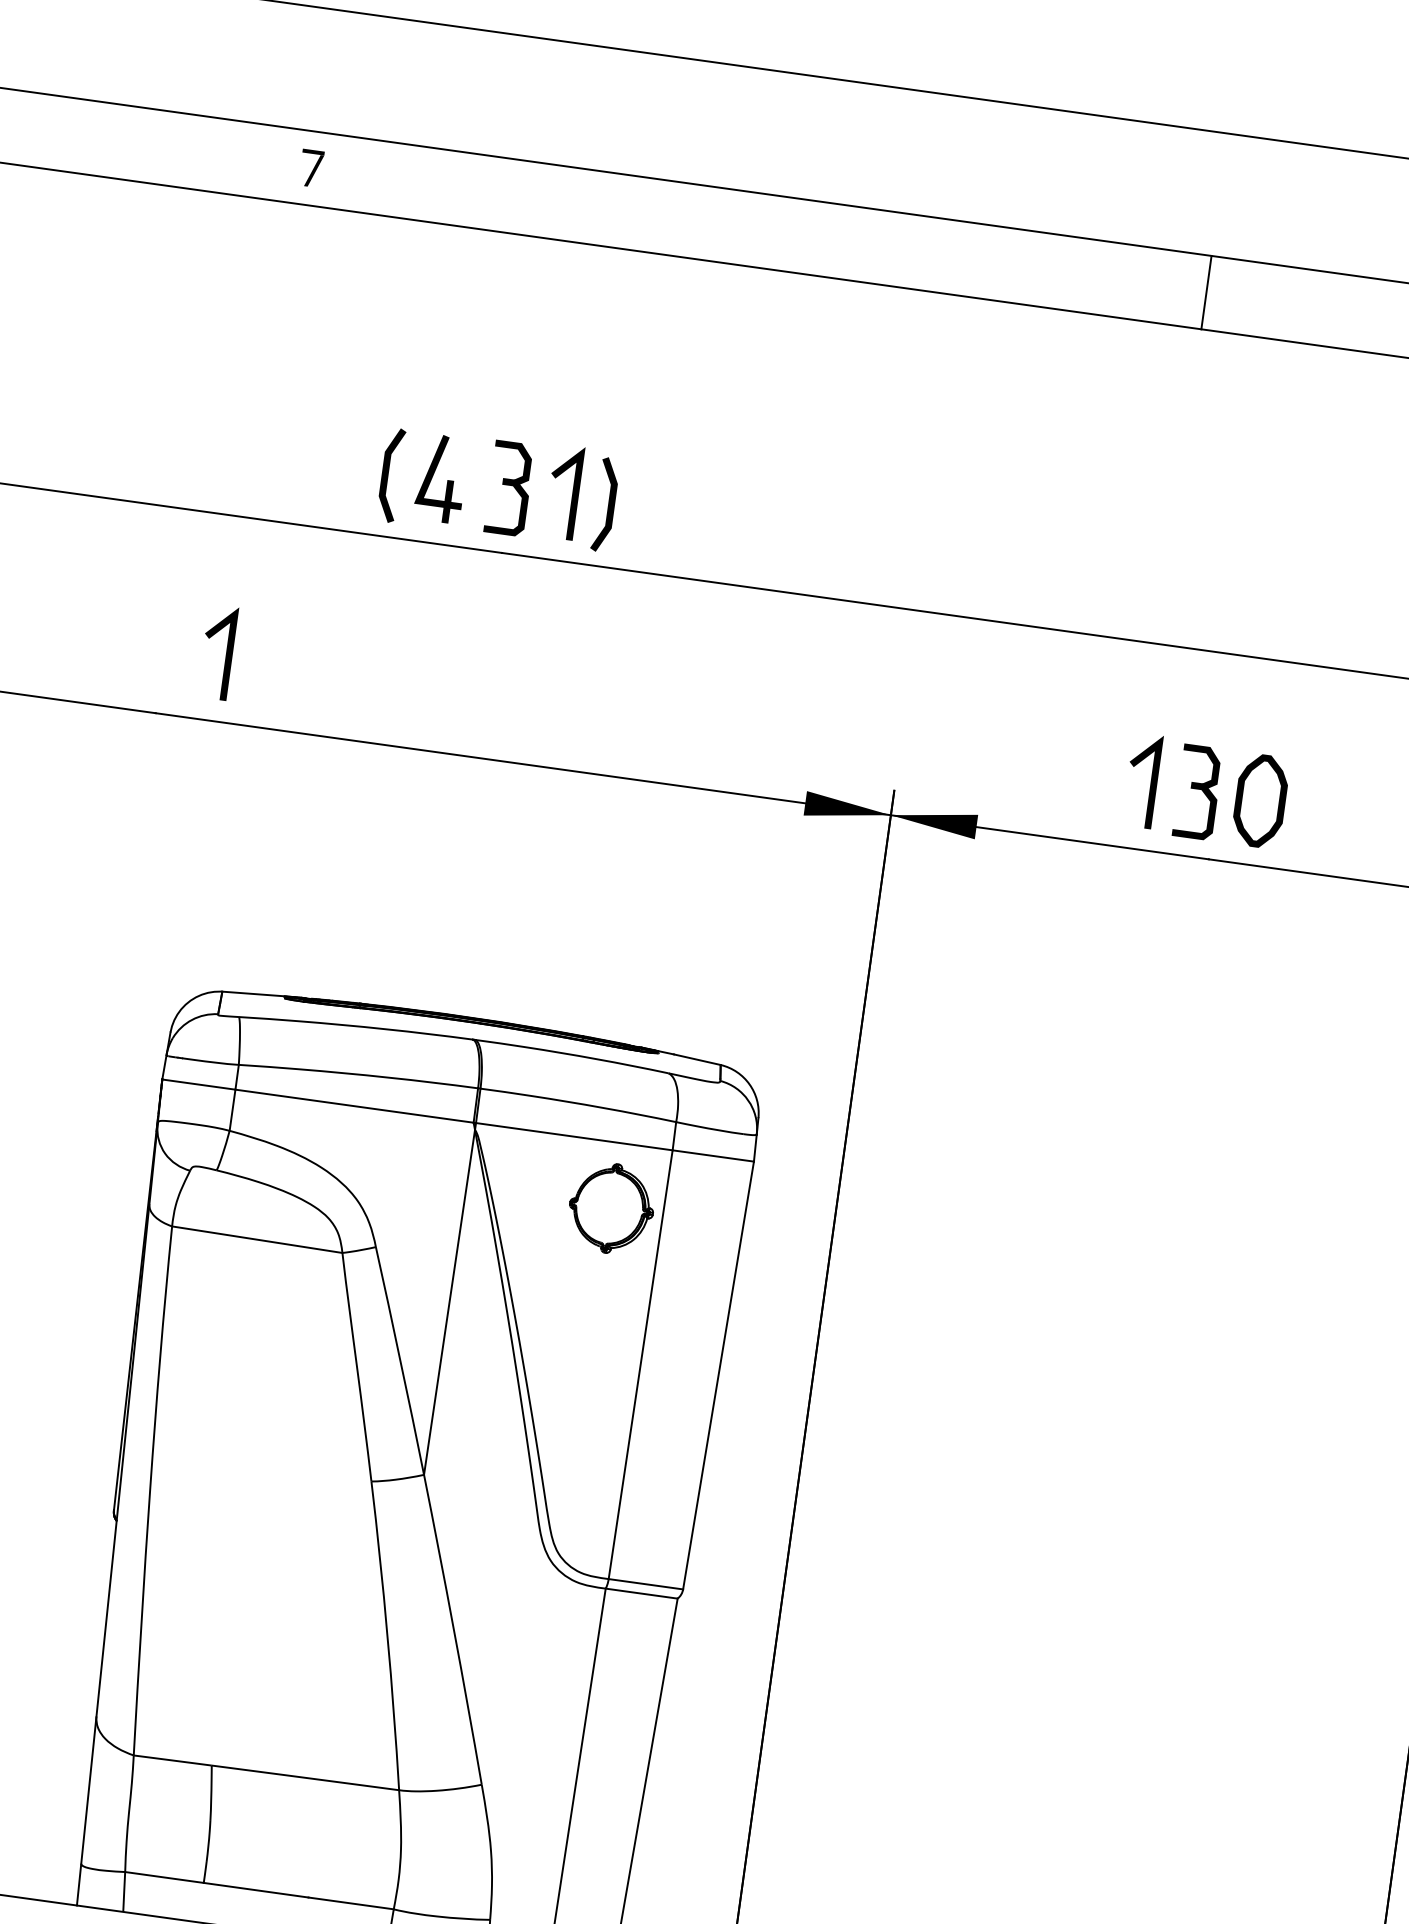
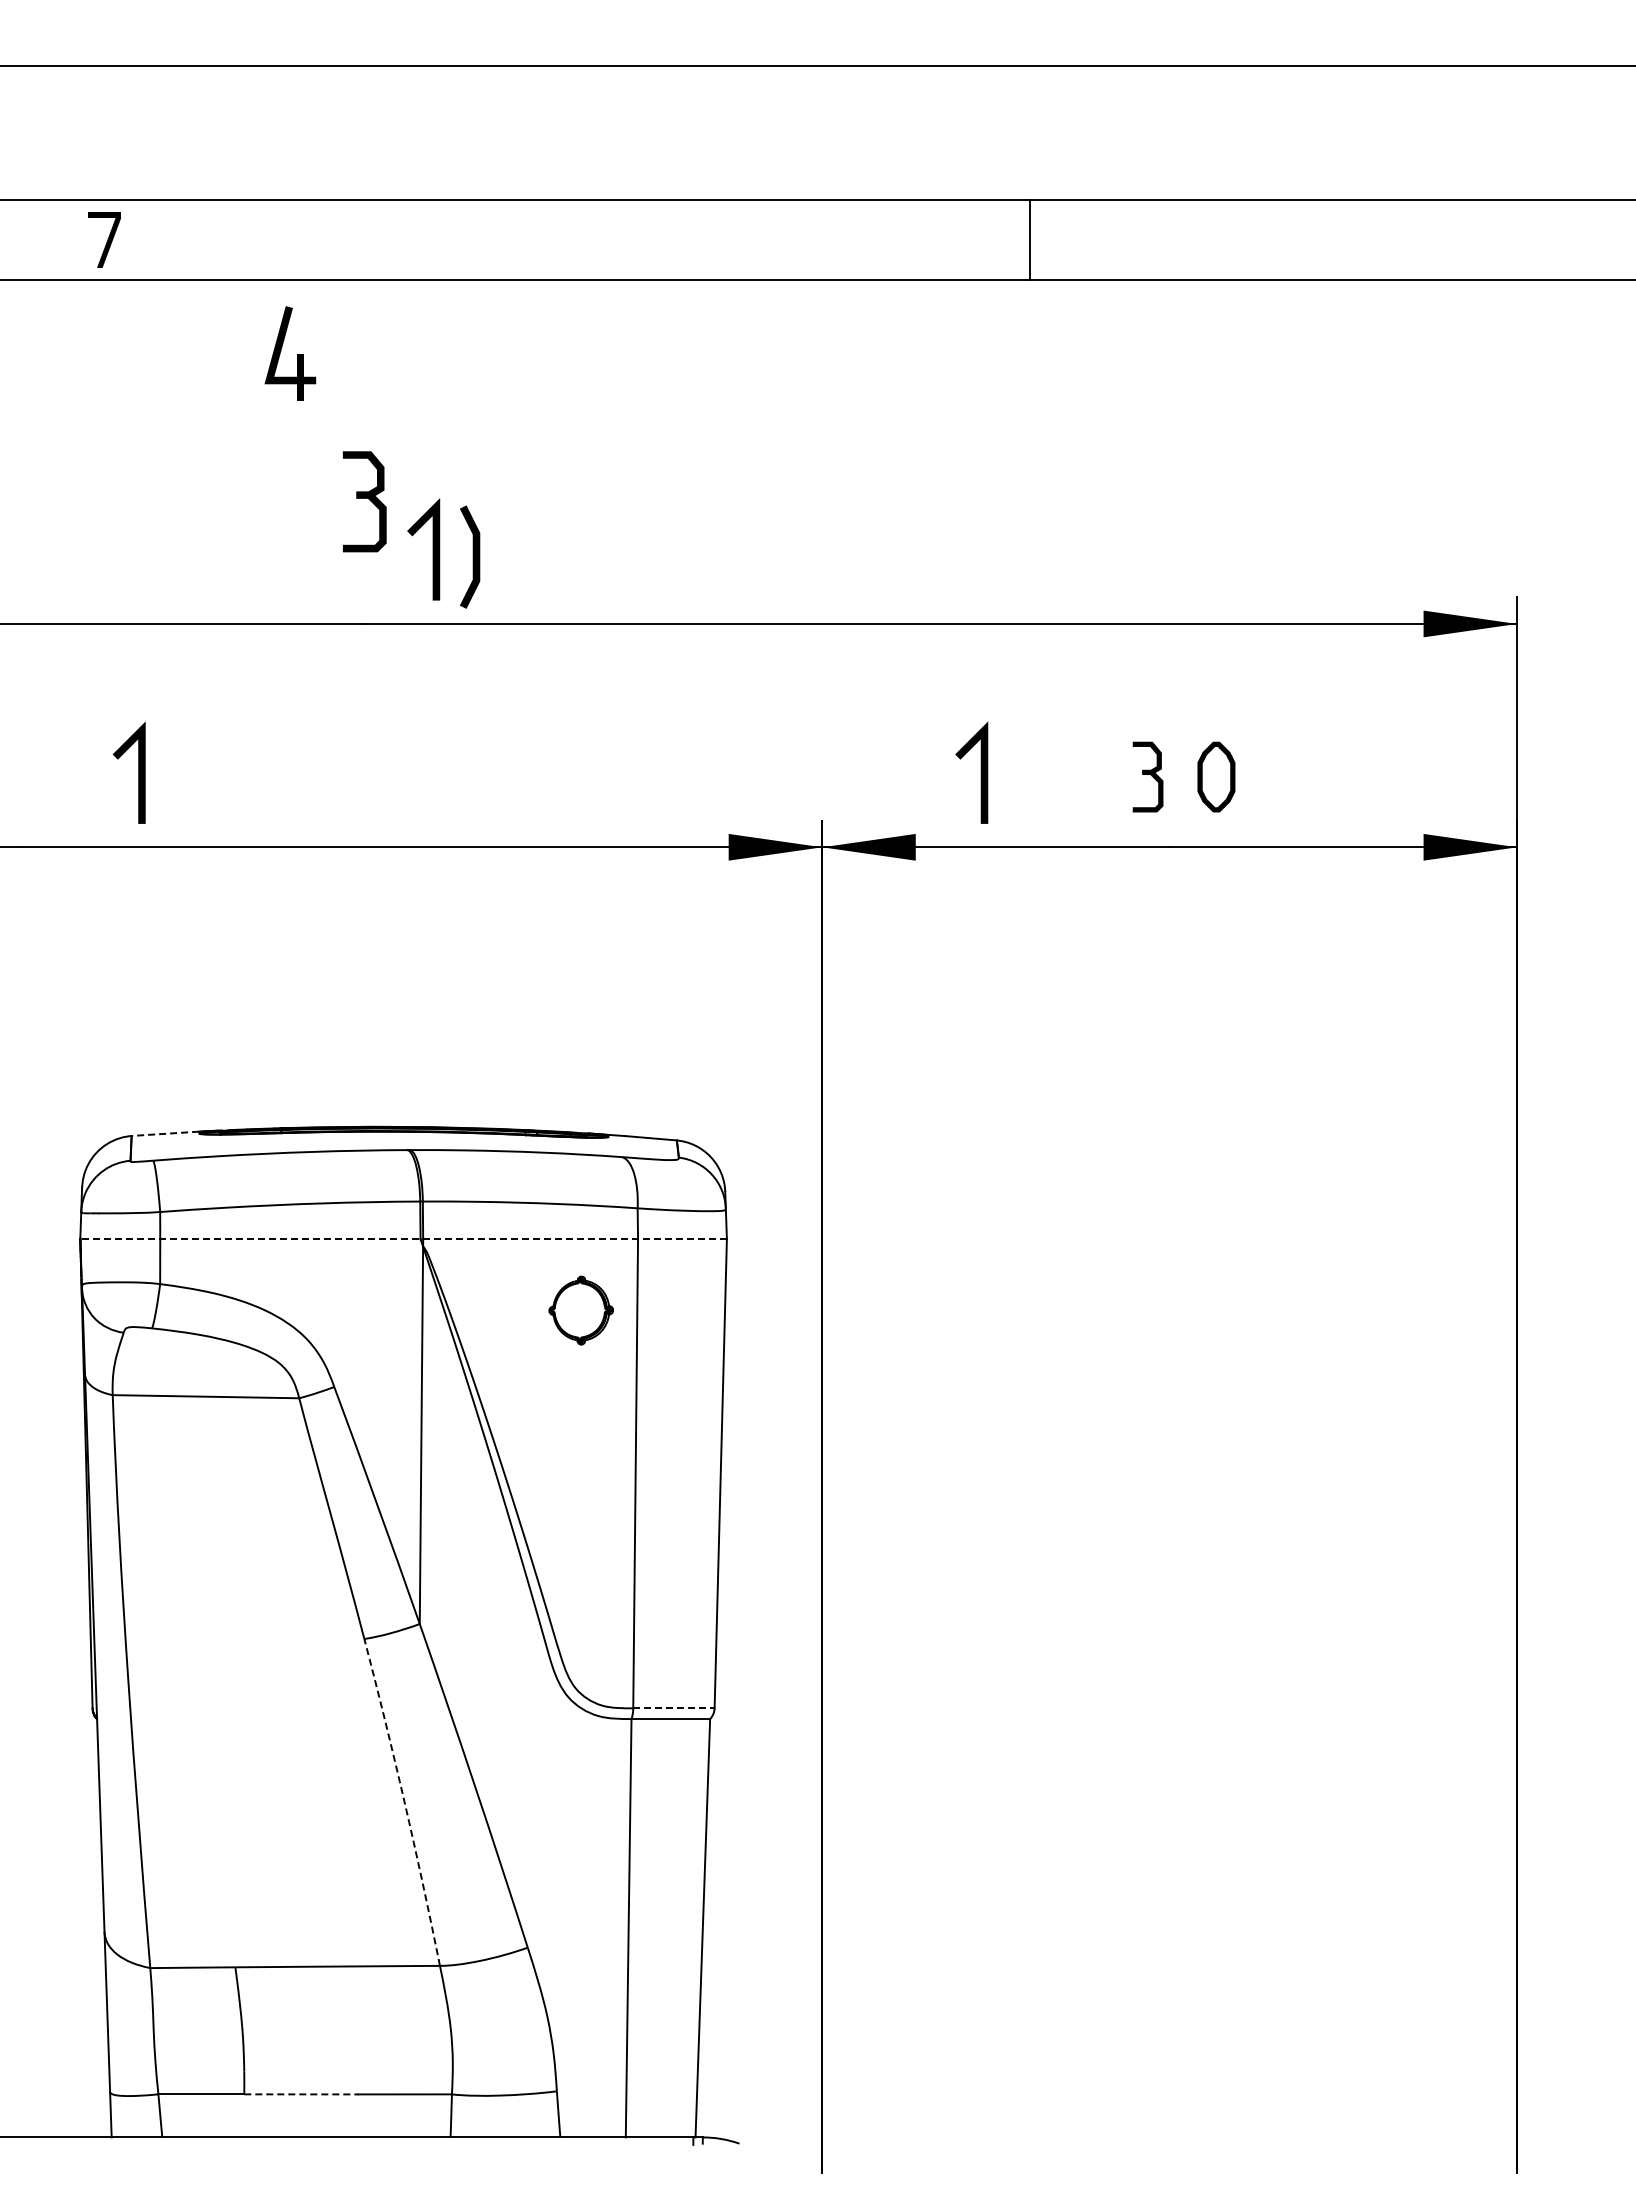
part: (311, 168) -> (104, 240), size x1.4
line: (1206, 293) -> (1029, 240), moved
line: (388, 474) -> (232, 556), removed
part: (447, 480) -> (297, 354), moved
part: (509, 488) -> (364, 501), moved
line: (226, 653) -> (138, 772), moved
line: (1150, 781) -> (980, 772), moved
part: (1197, 791) -> (1147, 776), size x0.7
part: (1260, 800) -> (1216, 776), size x0.7
line: (253, 993) -> (165, 1133), solid -> dashed
line: (457, 1120) -> (403, 1239), solid -> dashed
part: (611, 1208) -> (581, 1310), size x0.7
line: (645, 1584) -> (673, 1708), solid -> dashed
arc: (387, 1635) -> (404, 1801), solid -> dashed
line: (256, 1890) -> (302, 2094), solid -> dashed

